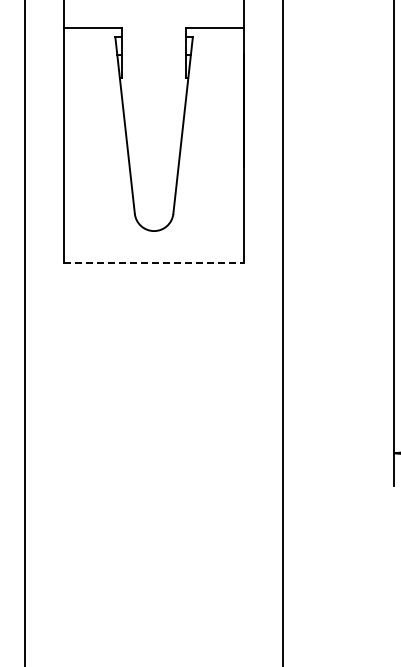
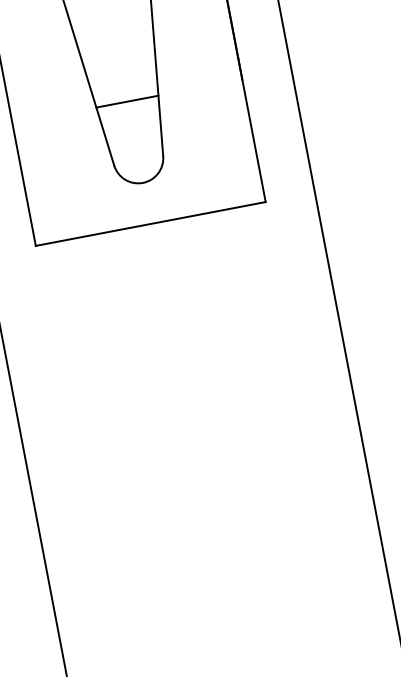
line: (153, 167) -> (126, 102), added
line: (154, 263) -> (151, 224), dashed -> solid

